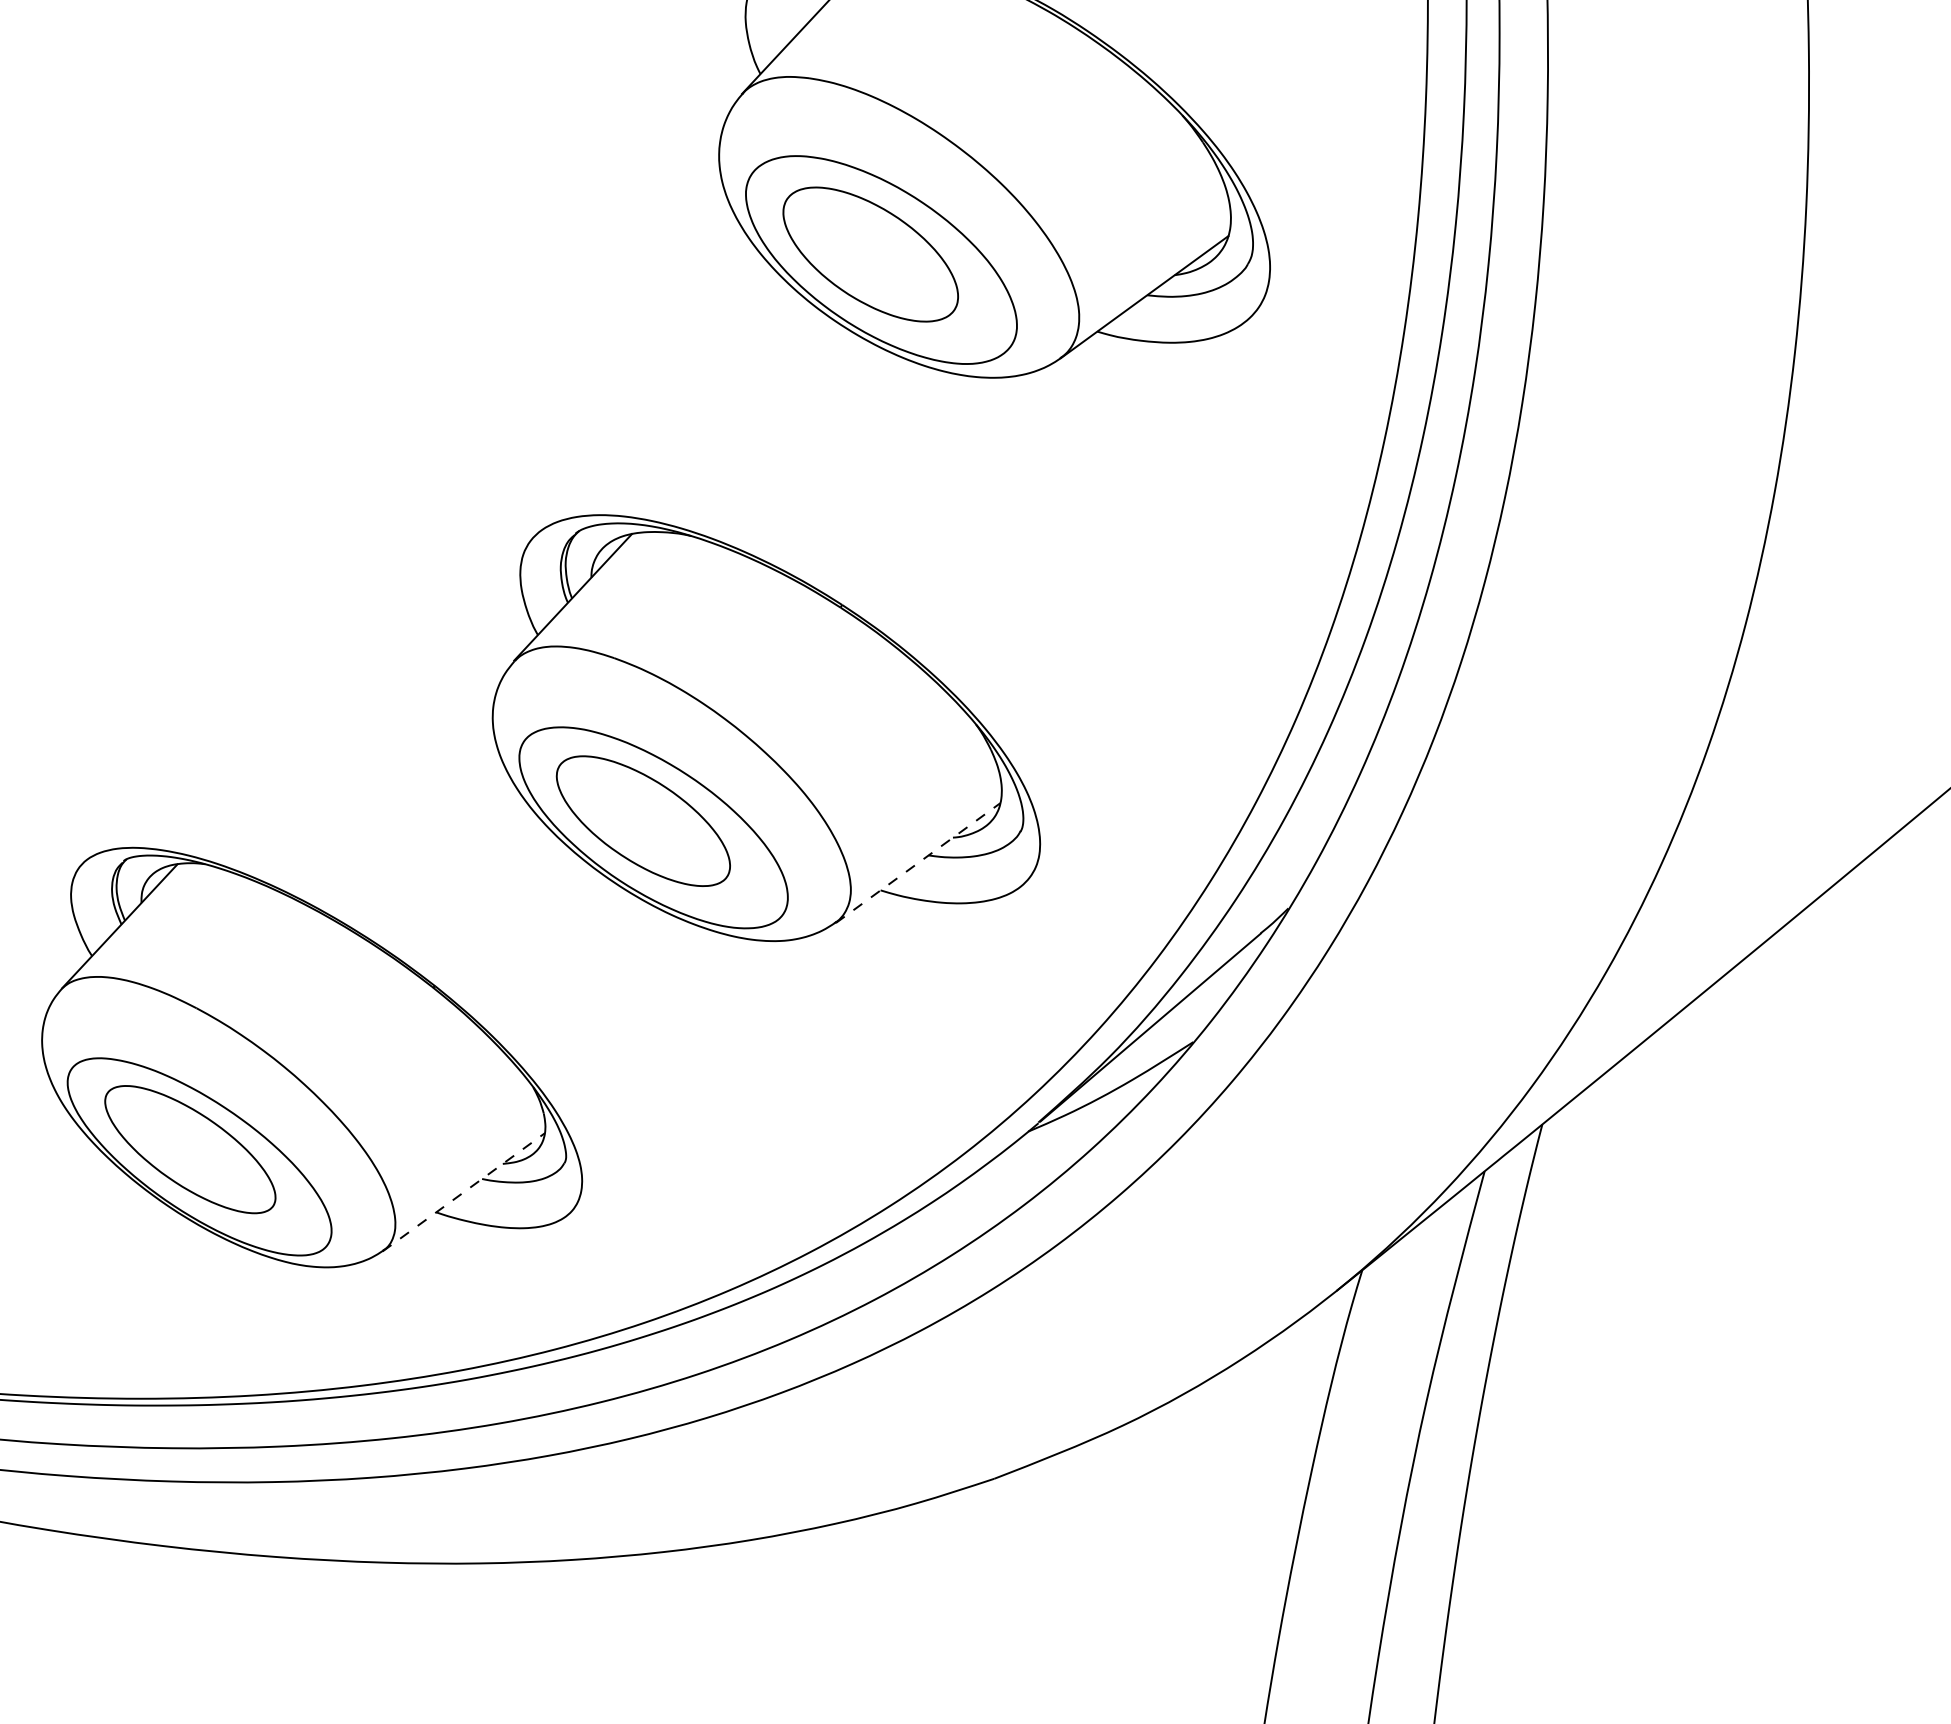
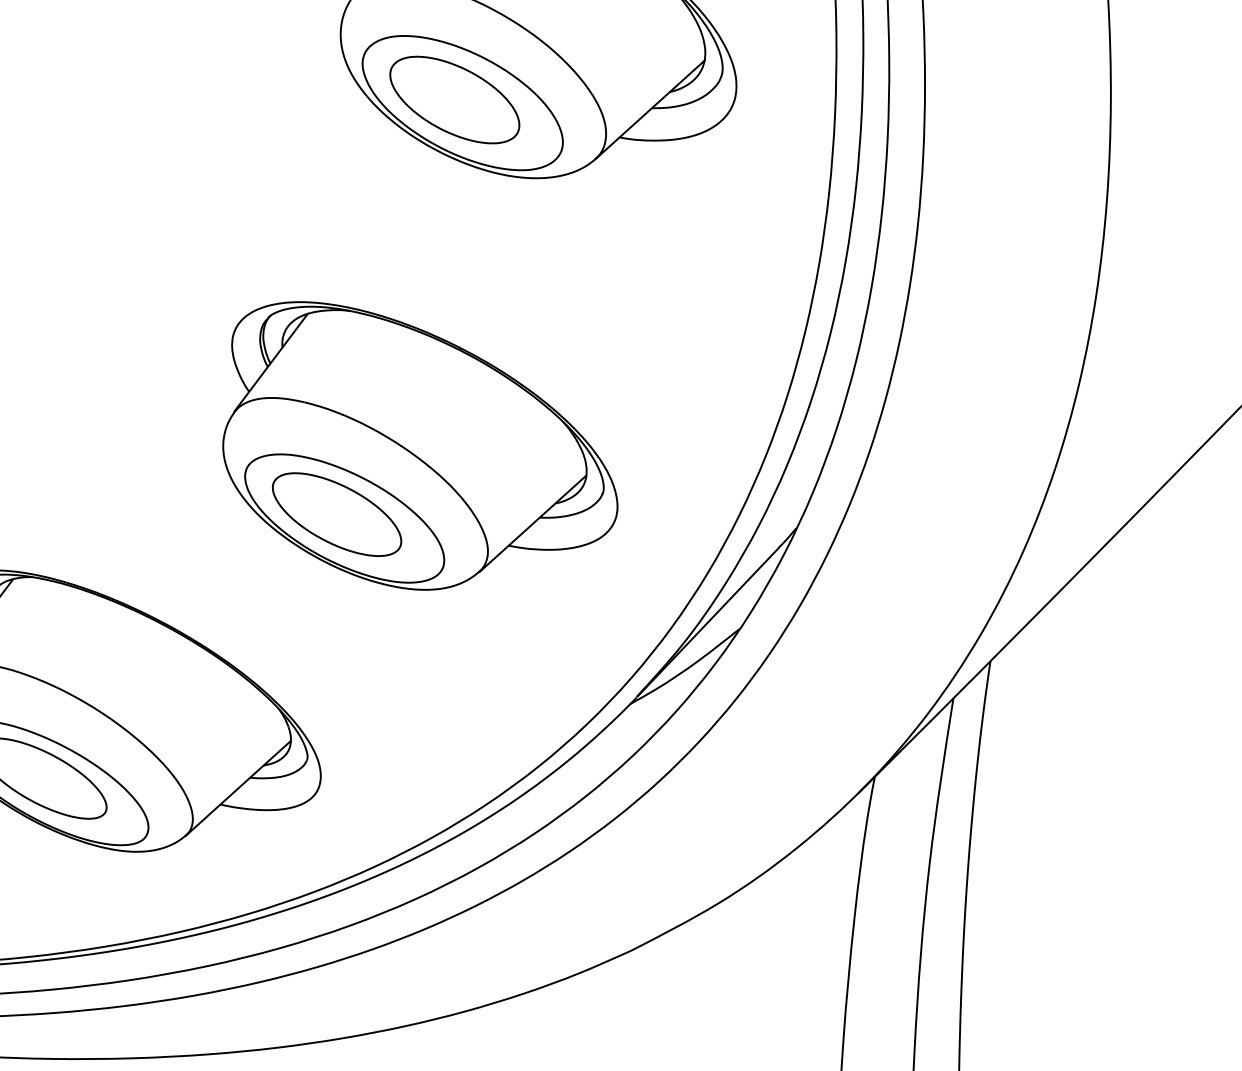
line: (918, 863) -> (533, 524), dashed -> solid
line: (464, 1192) -> (238, 788), dashed -> solid

